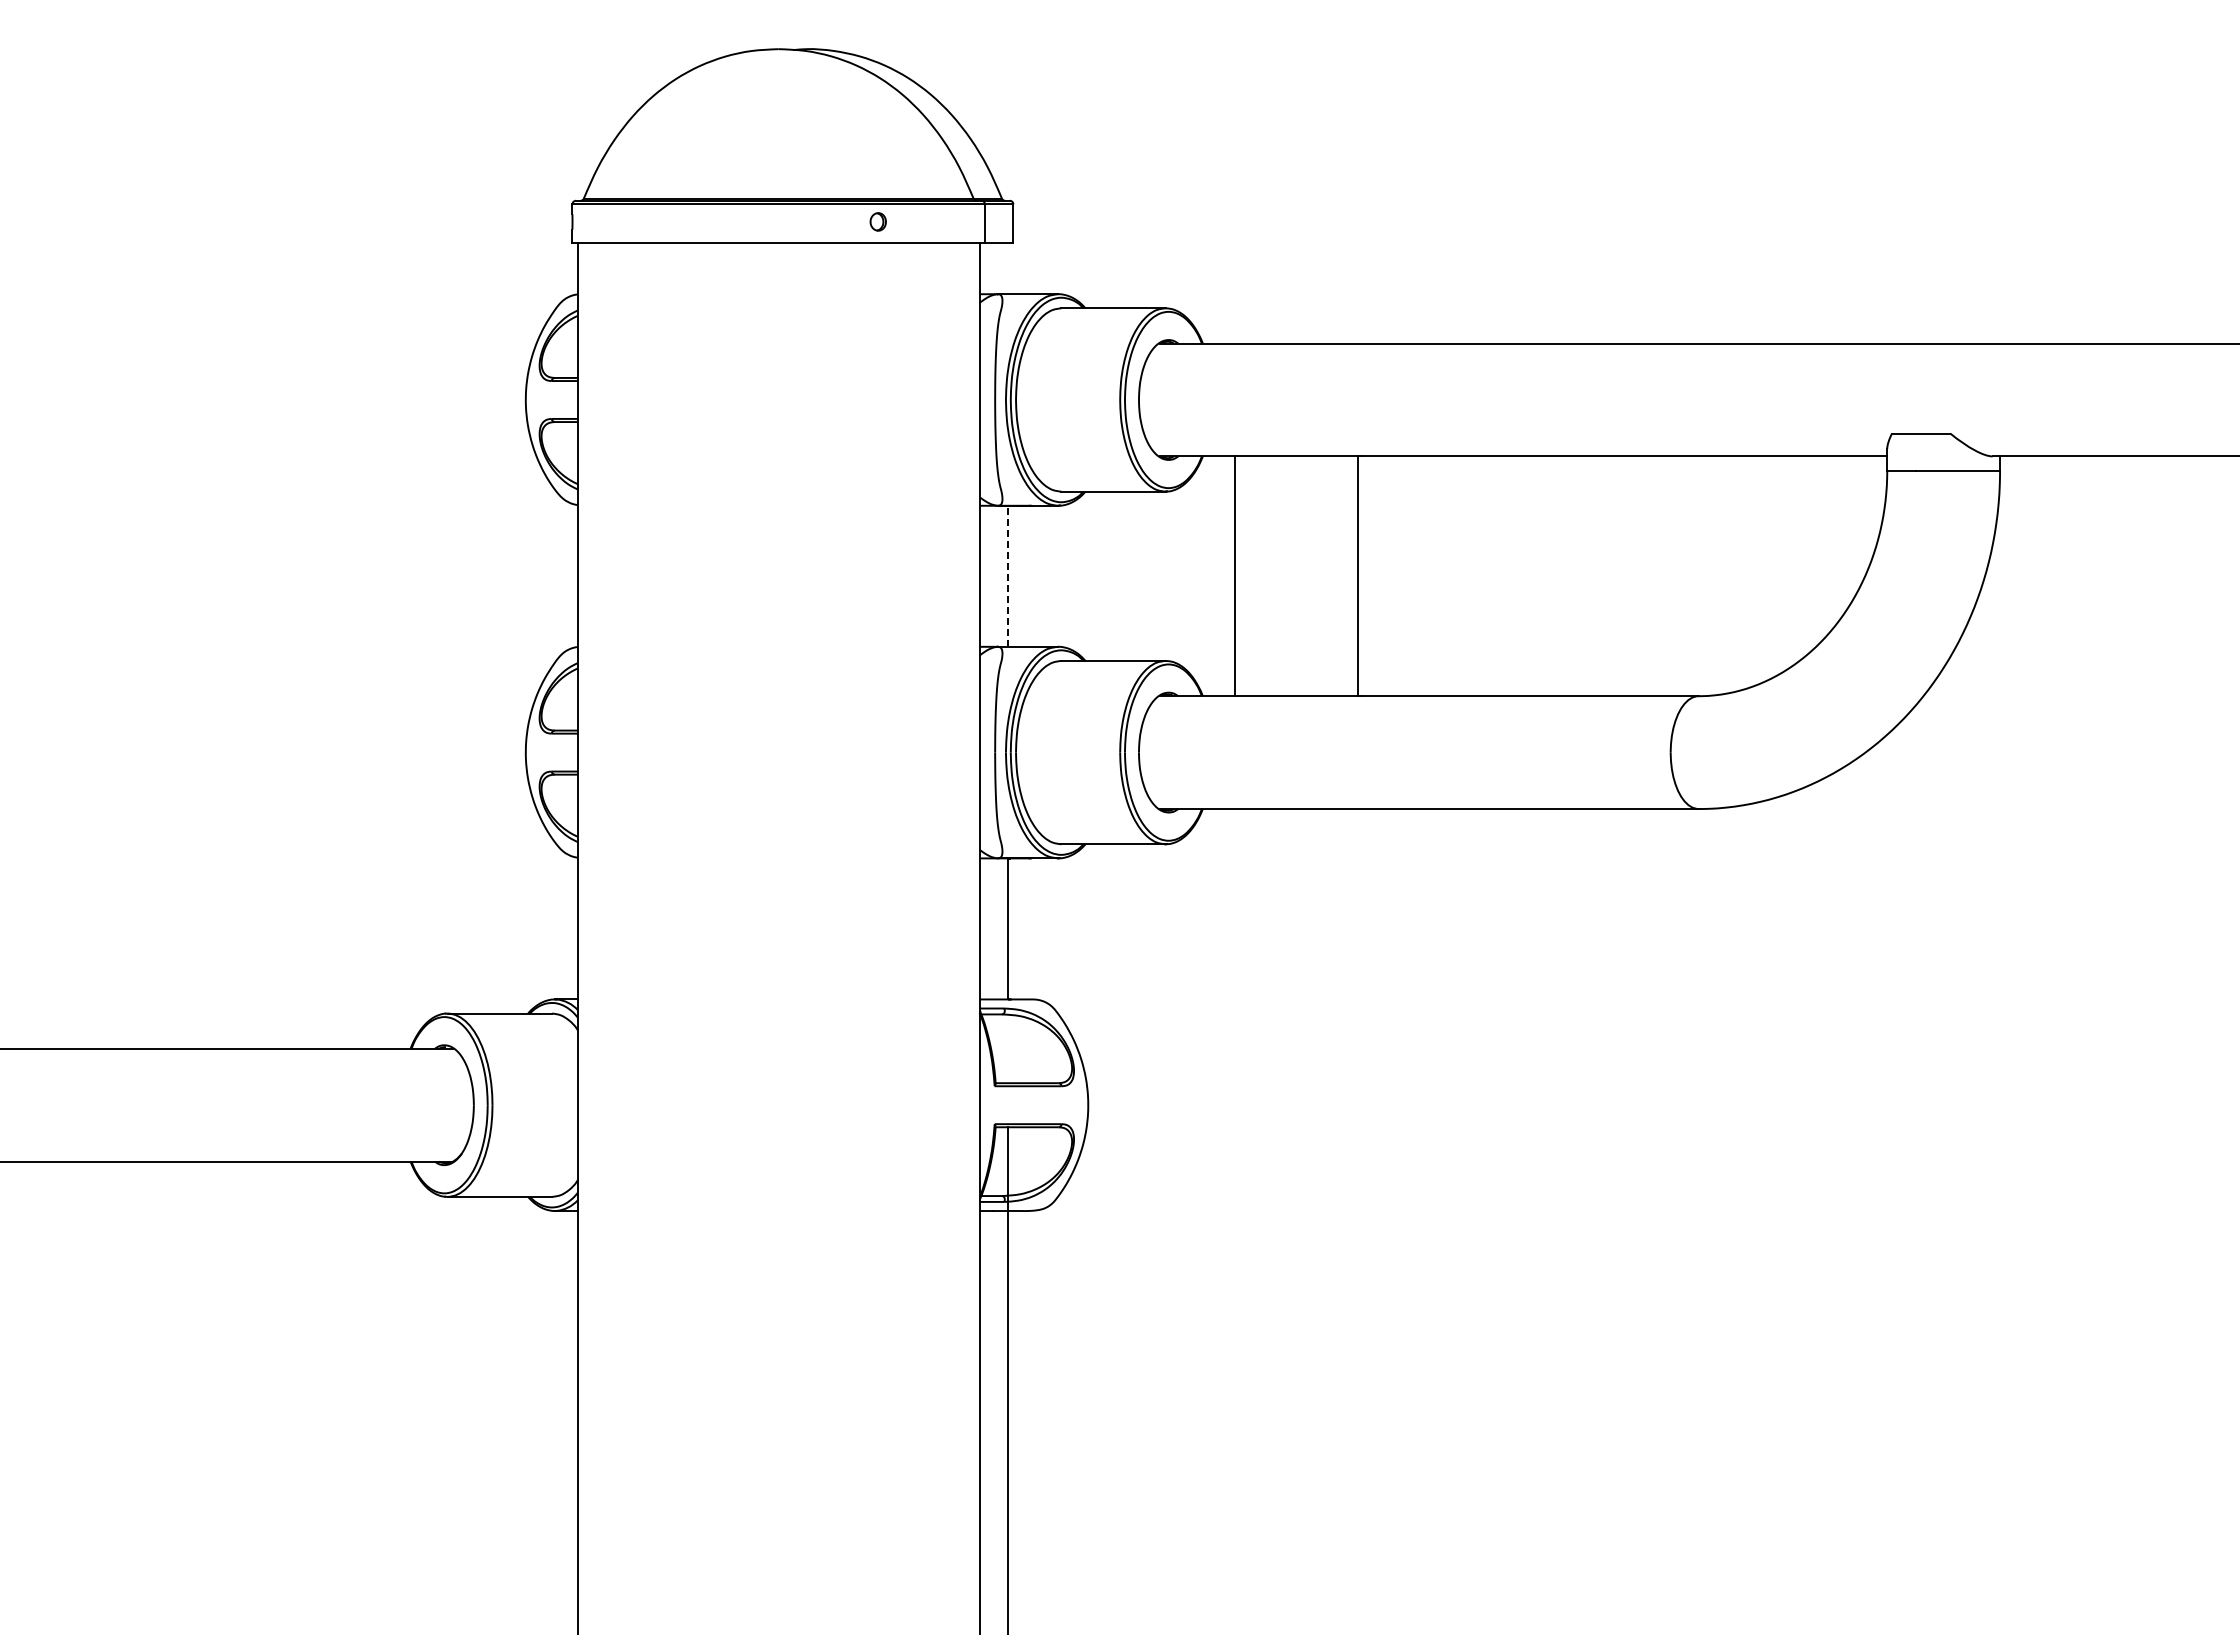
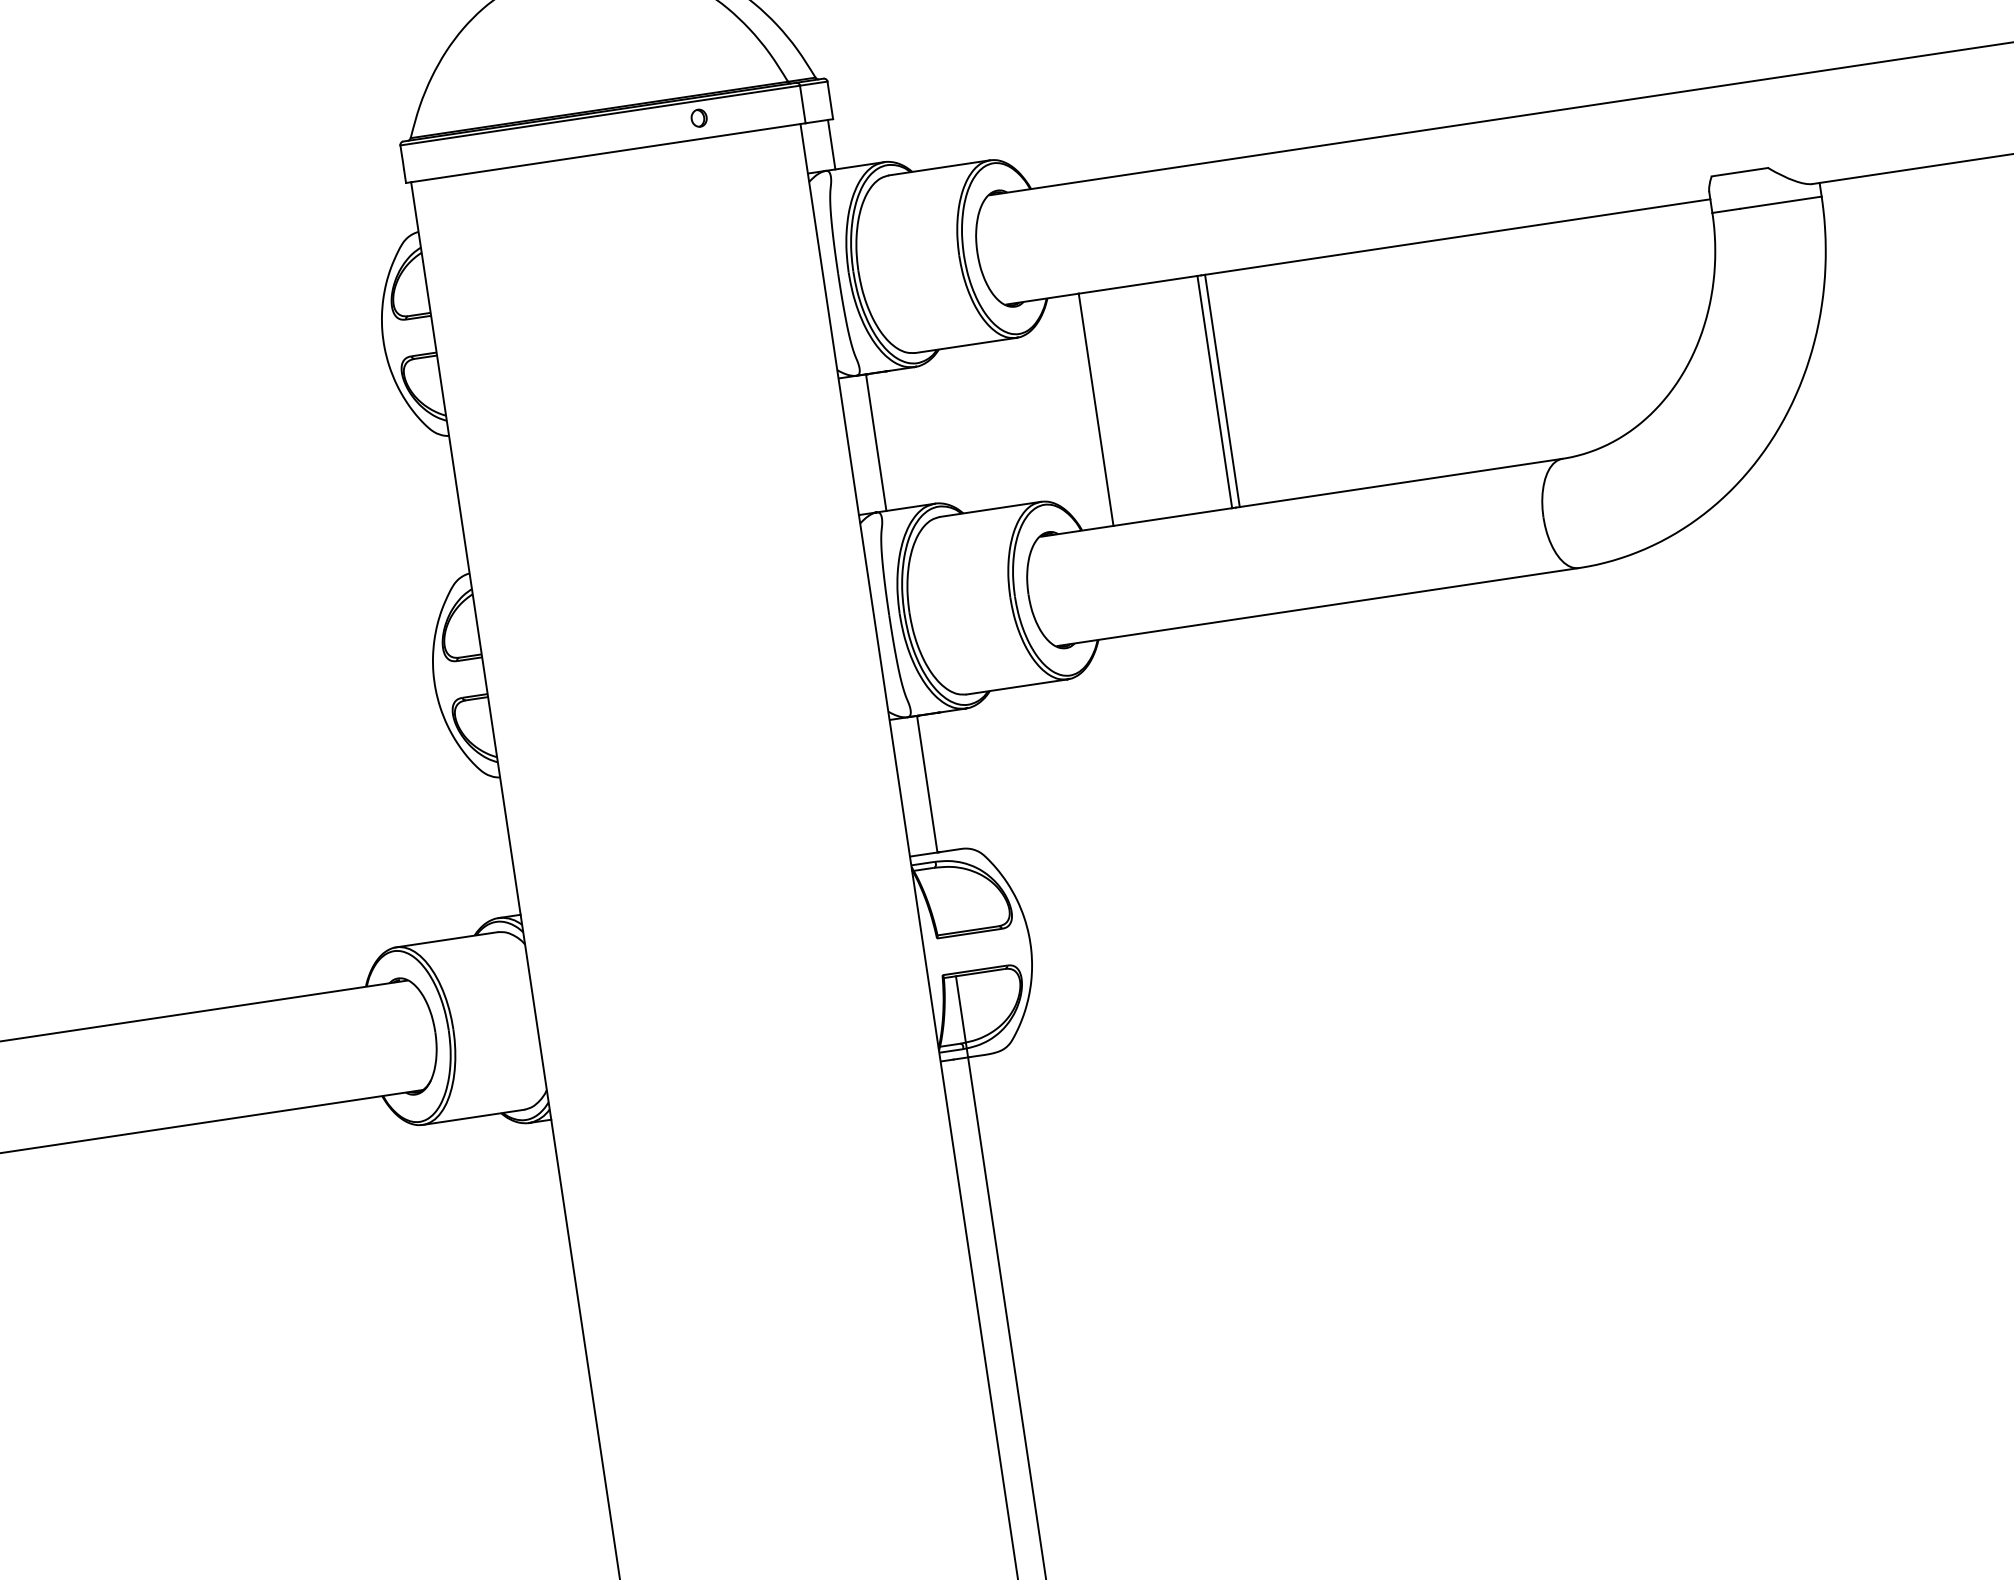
line: (1008, 268) -> (832, 144), added
line: (1008, 576) -> (876, 442), dashed -> solid
line: (1365, 576) -> (1222, 391), added

